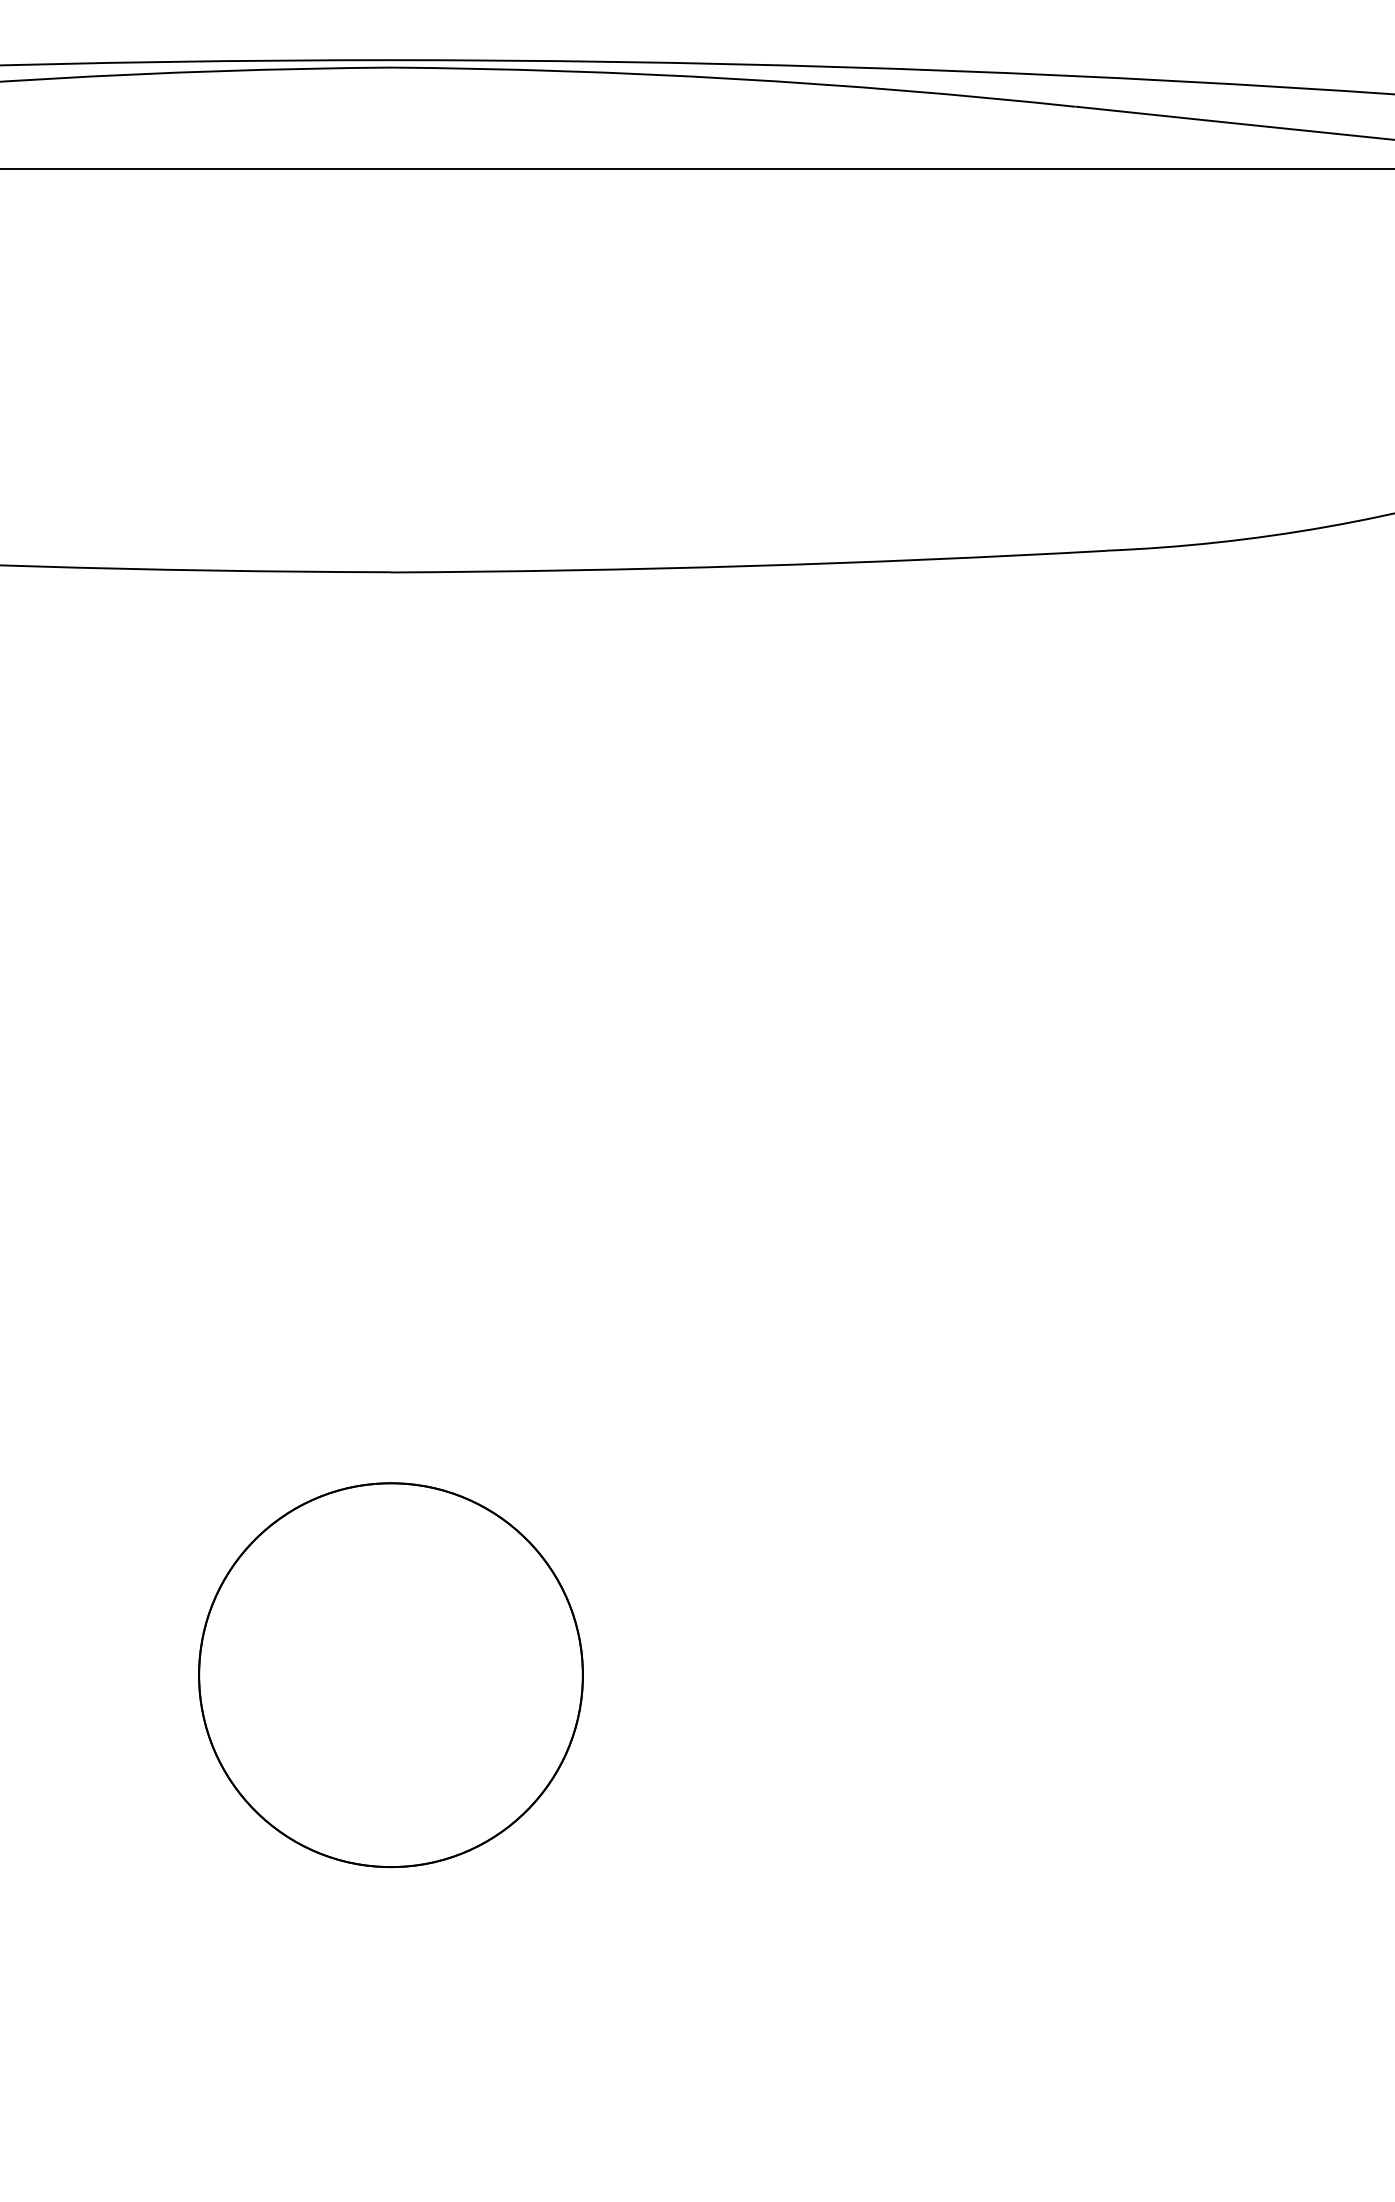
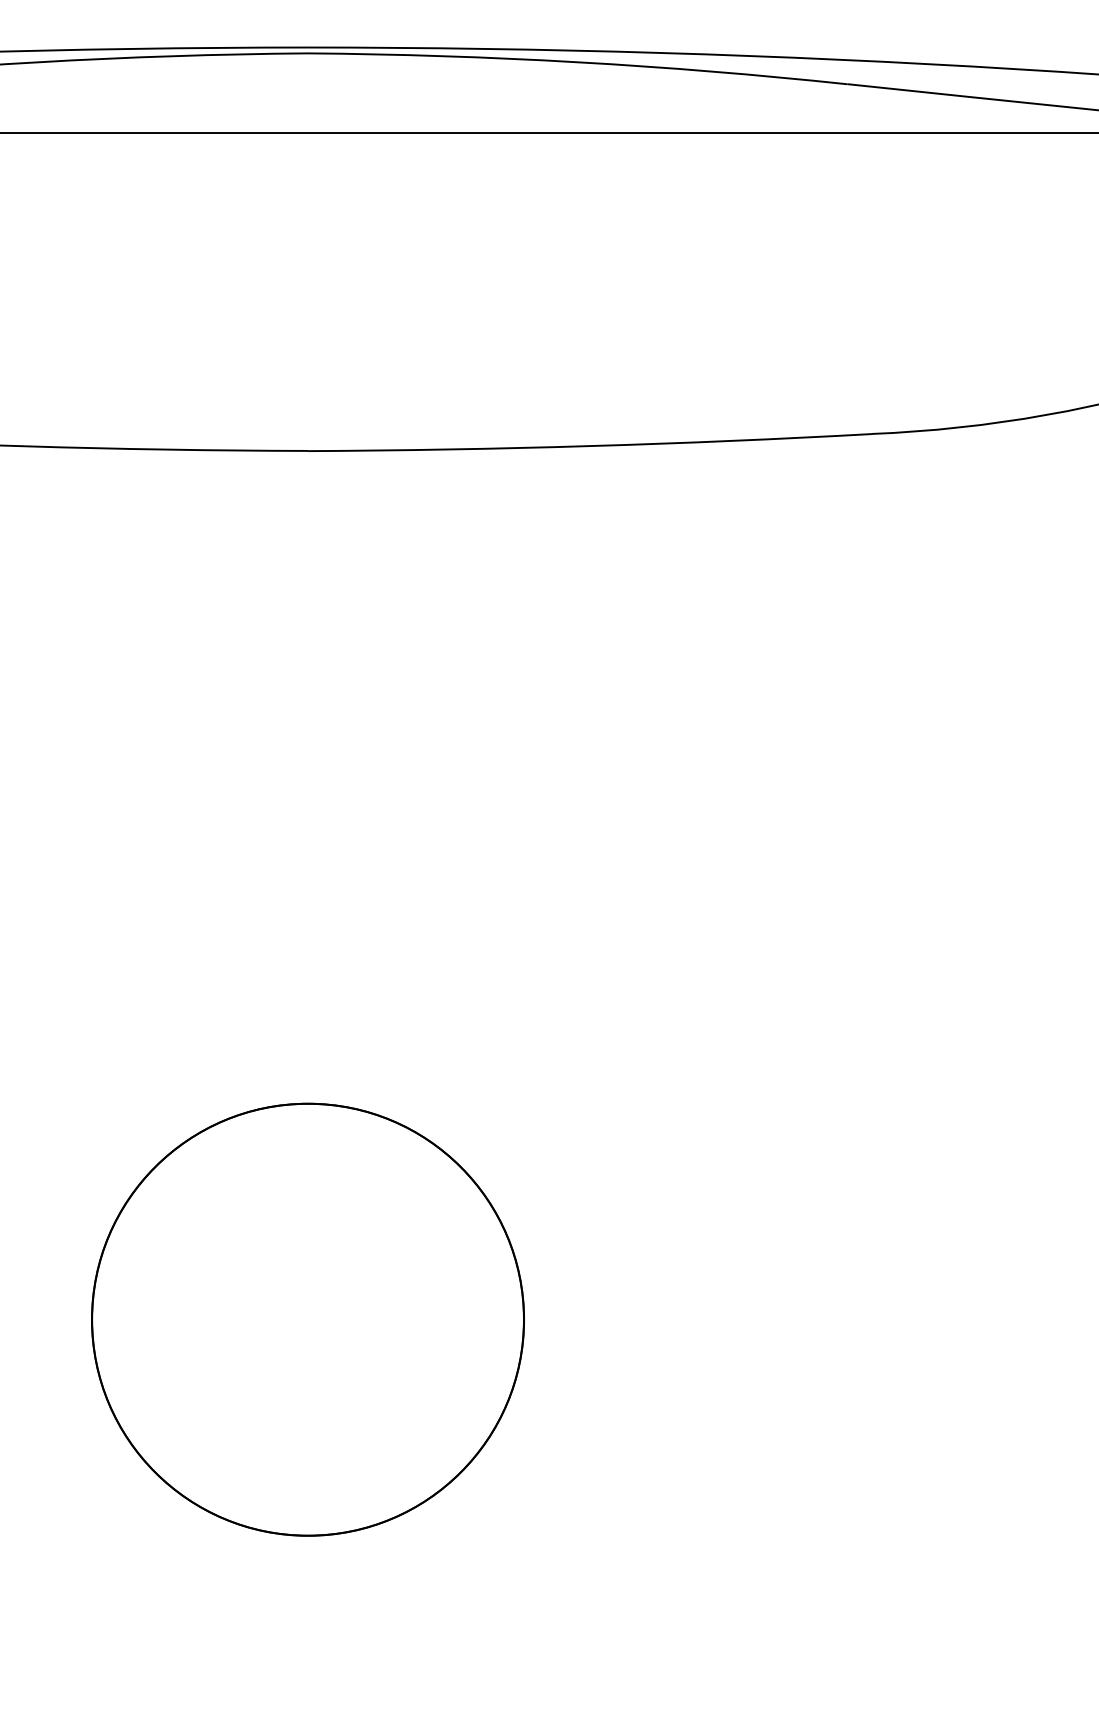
part: (390, 1675) -> (307, 1320), size x1.43

